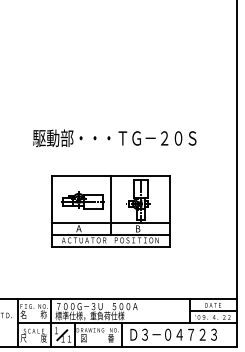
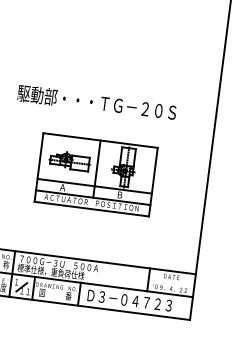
part: (110, 211) -> (95, 174), moved
line: (213, 311) -> (171, 283), removed

